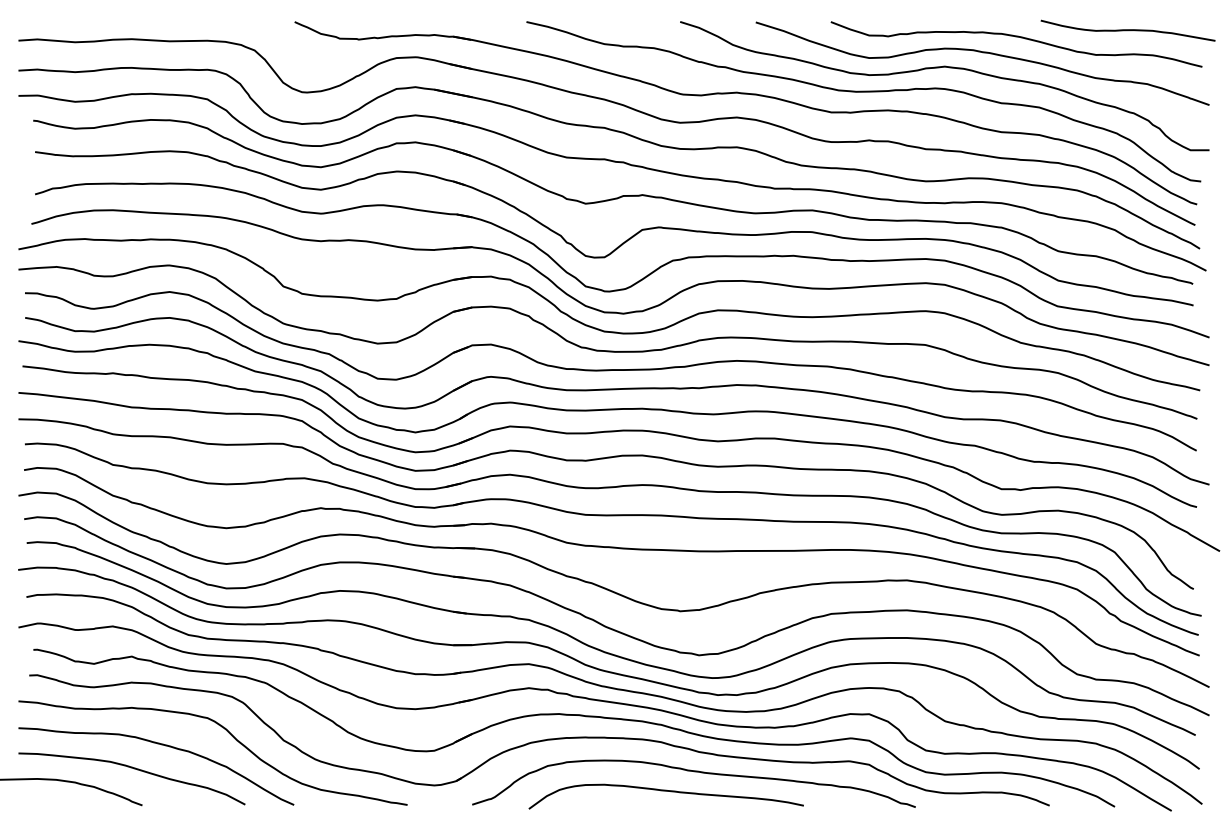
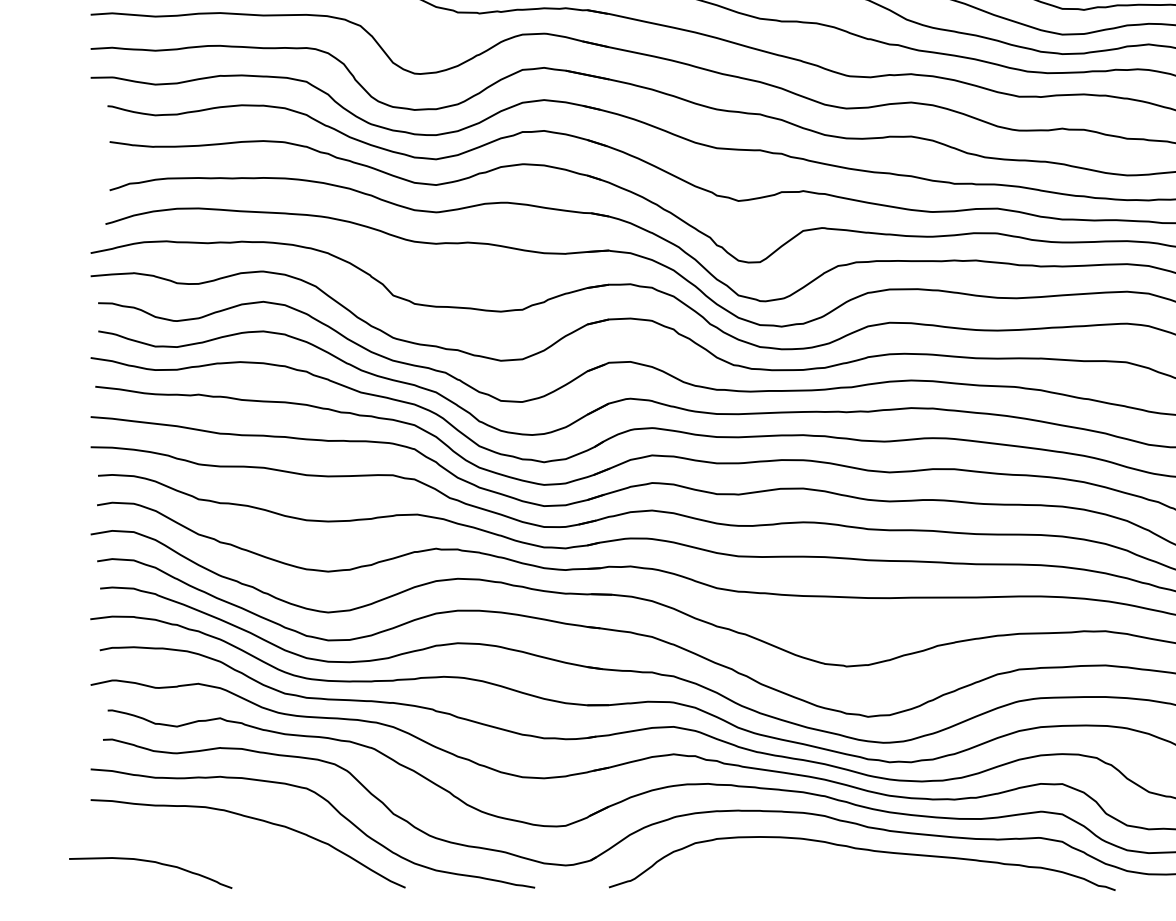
curve: (134, 769) -> (223, 847), removed
curve: (665, 791) -> (829, 872), removed

